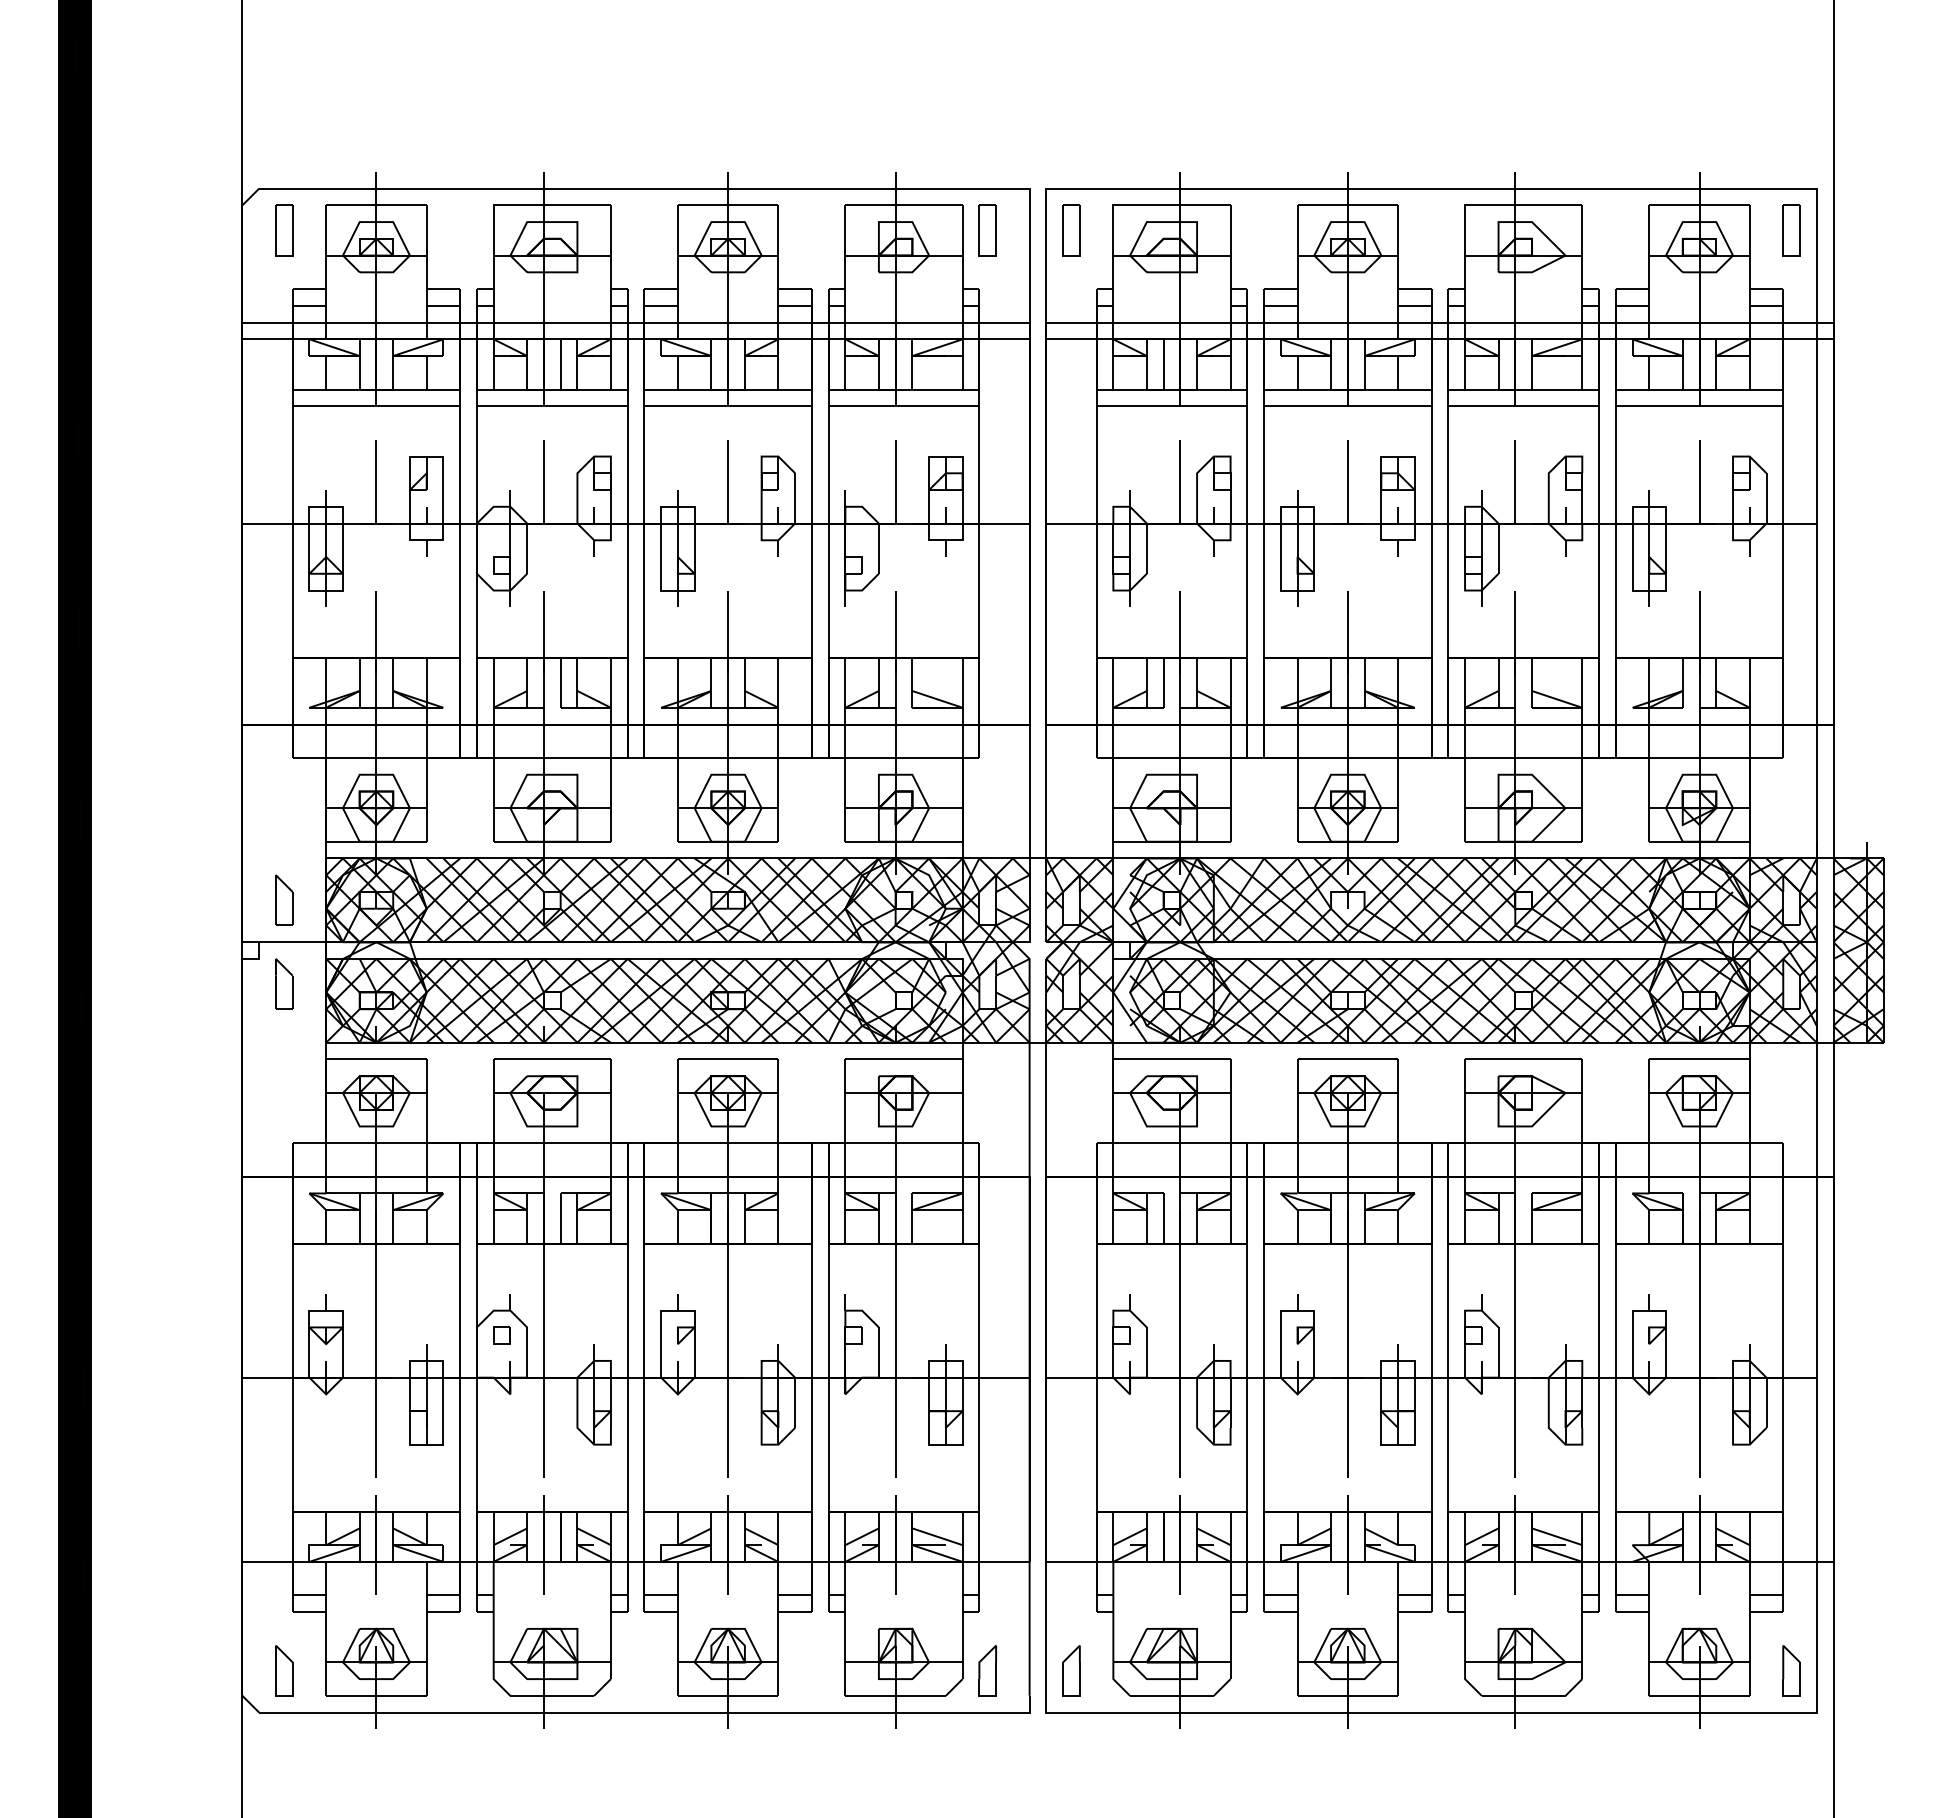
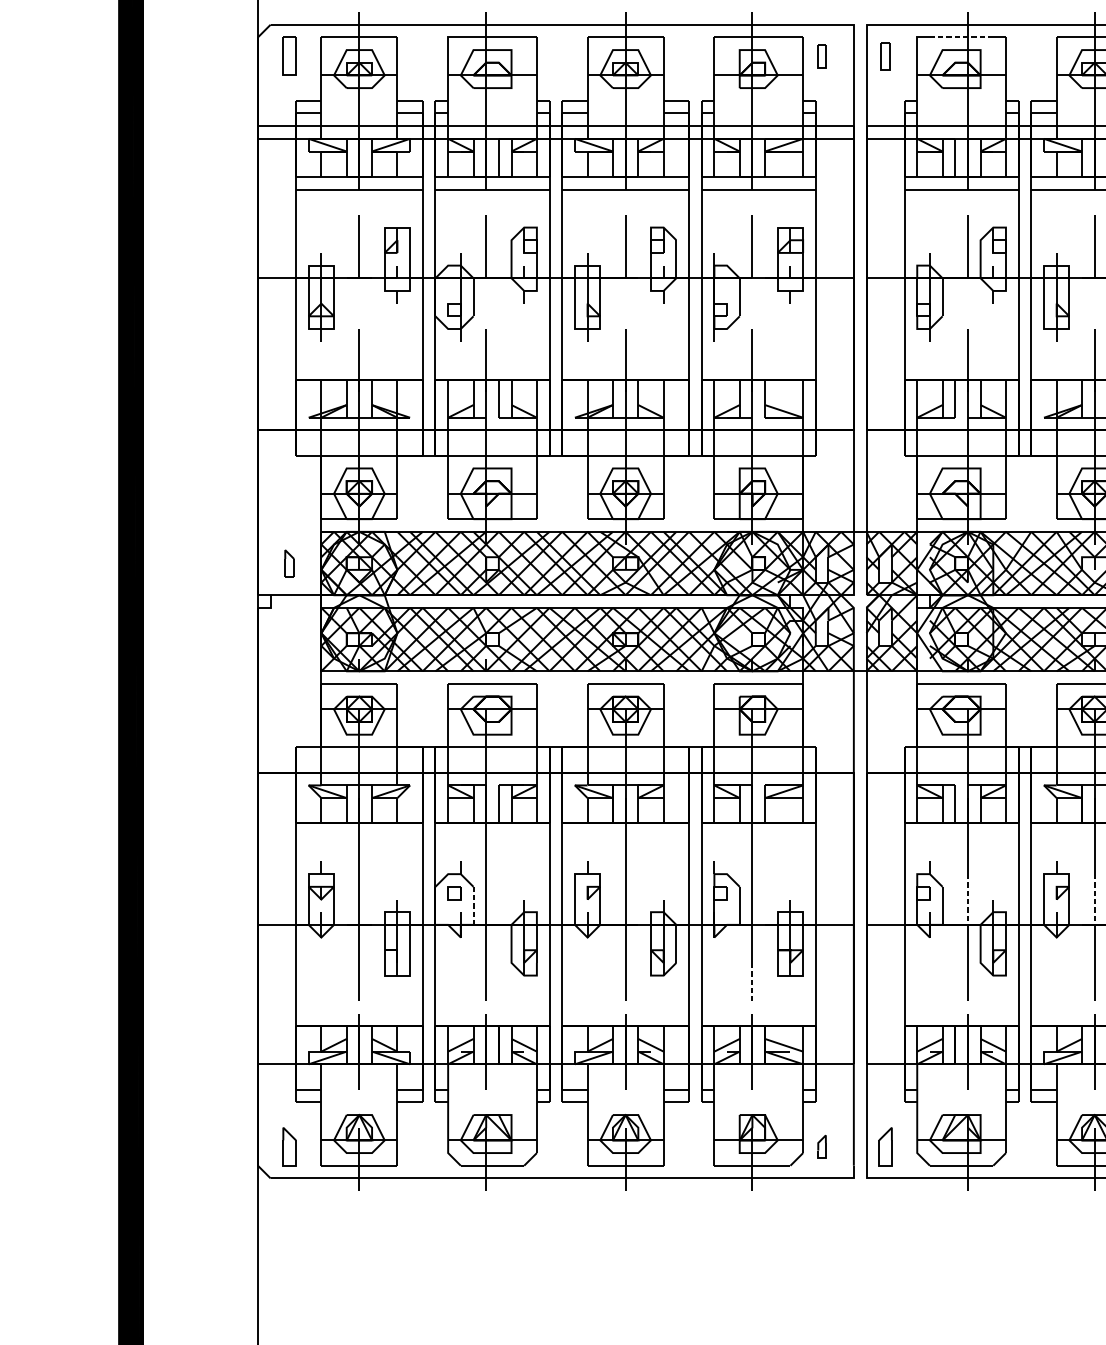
line: (1171, 205) -> (961, 37), solid -> dashed
part: (987, 230) -> (821, 56), size x0.6
part: (1071, 230) -> (885, 56), size x0.7
part: (284, 899) -> (289, 562), size x0.7
part: (284, 983) -> (289, 626), removed
line: (1180, 1344) -> (968, 899), solid -> dashed
line: (1347, 1344) -> (1094, 899), solid -> dashed
line: (527, 1353) -> (473, 906), solid -> dashed
line: (895, 1453) -> (752, 982), solid -> dashed
part: (987, 1670) -> (821, 1146), size x0.6

